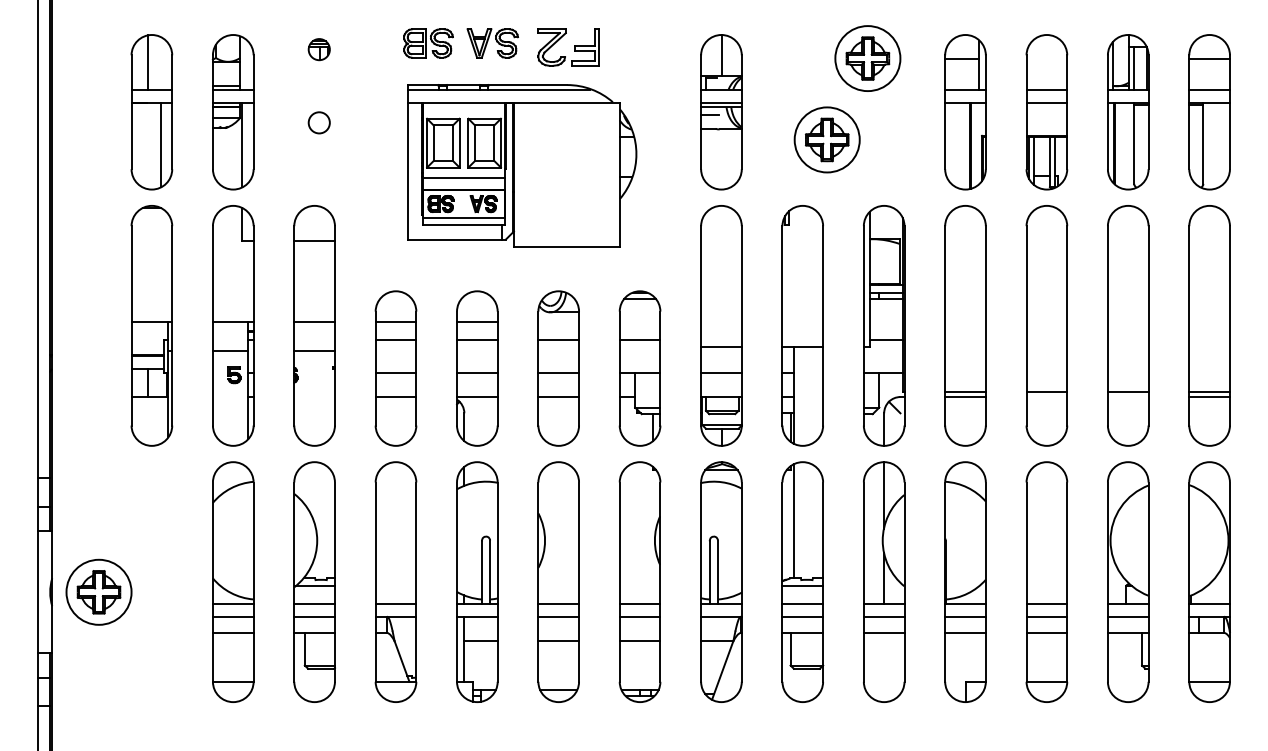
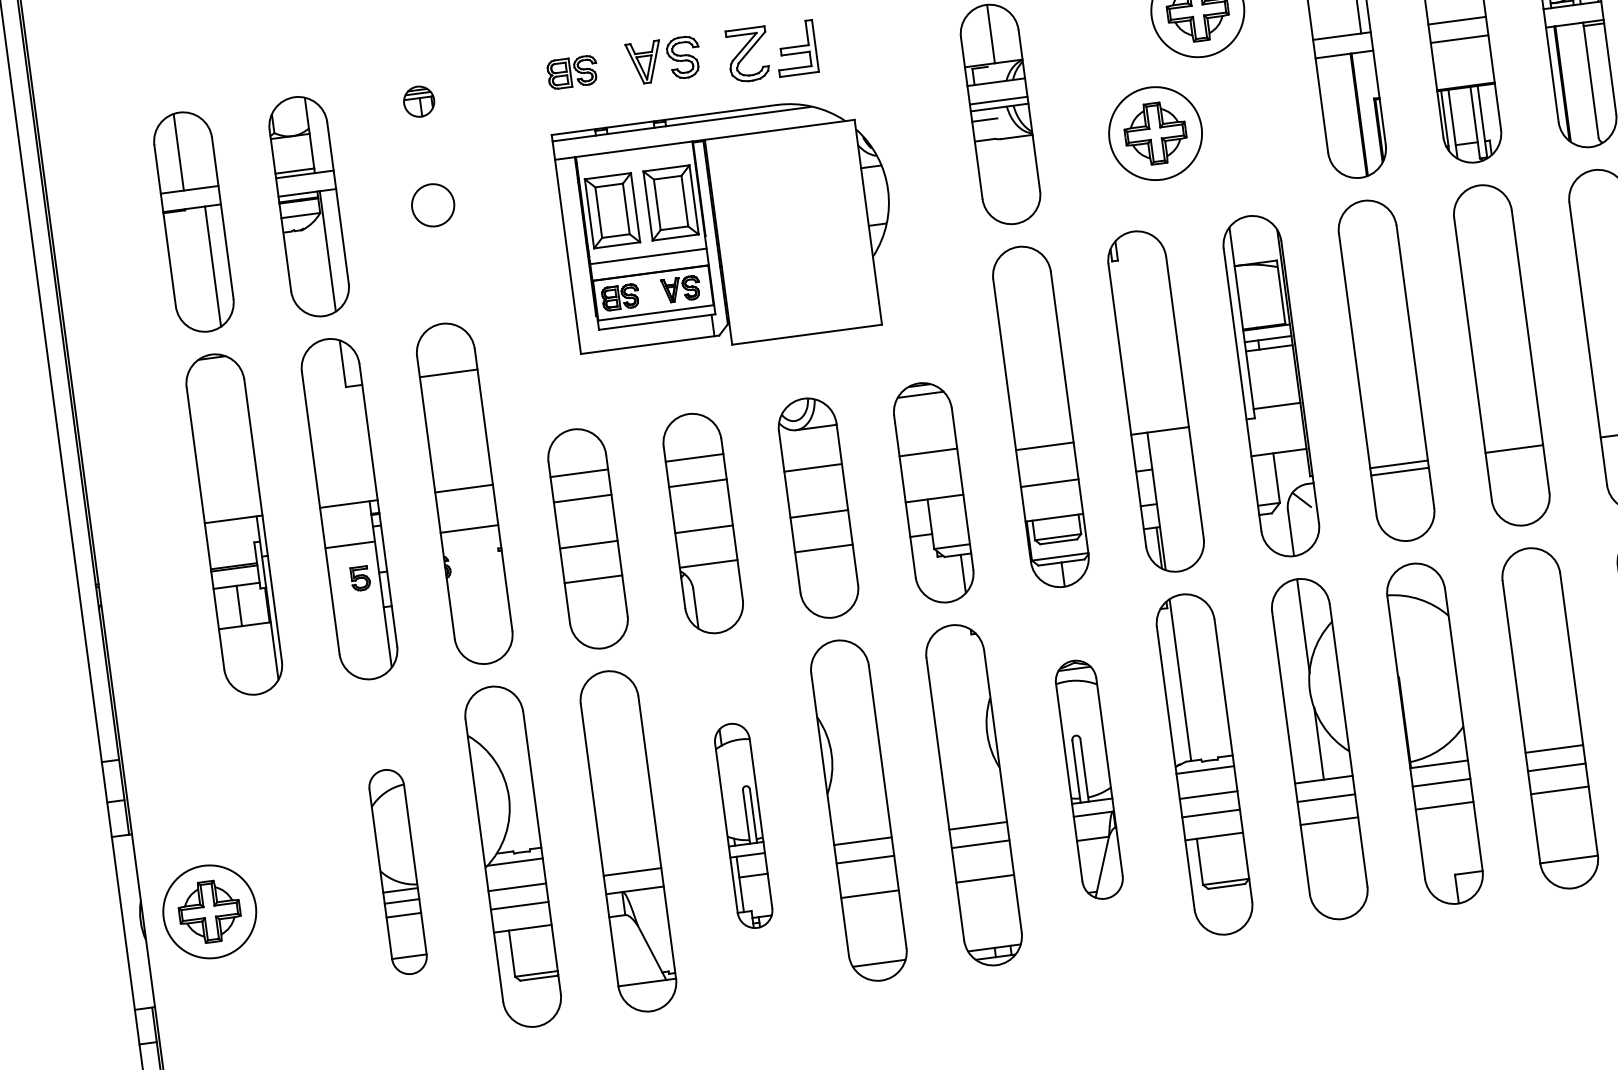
part: (428, 43) -> (572, 72), size x0.7
circle: (318, 122) -> (431, 205), size x1.4
part: (233, 581) -> (398, 871), size x0.6
part: (477, 581) -> (743, 825), size x0.6
part: (721, 581) -> (1089, 778), size x0.7

